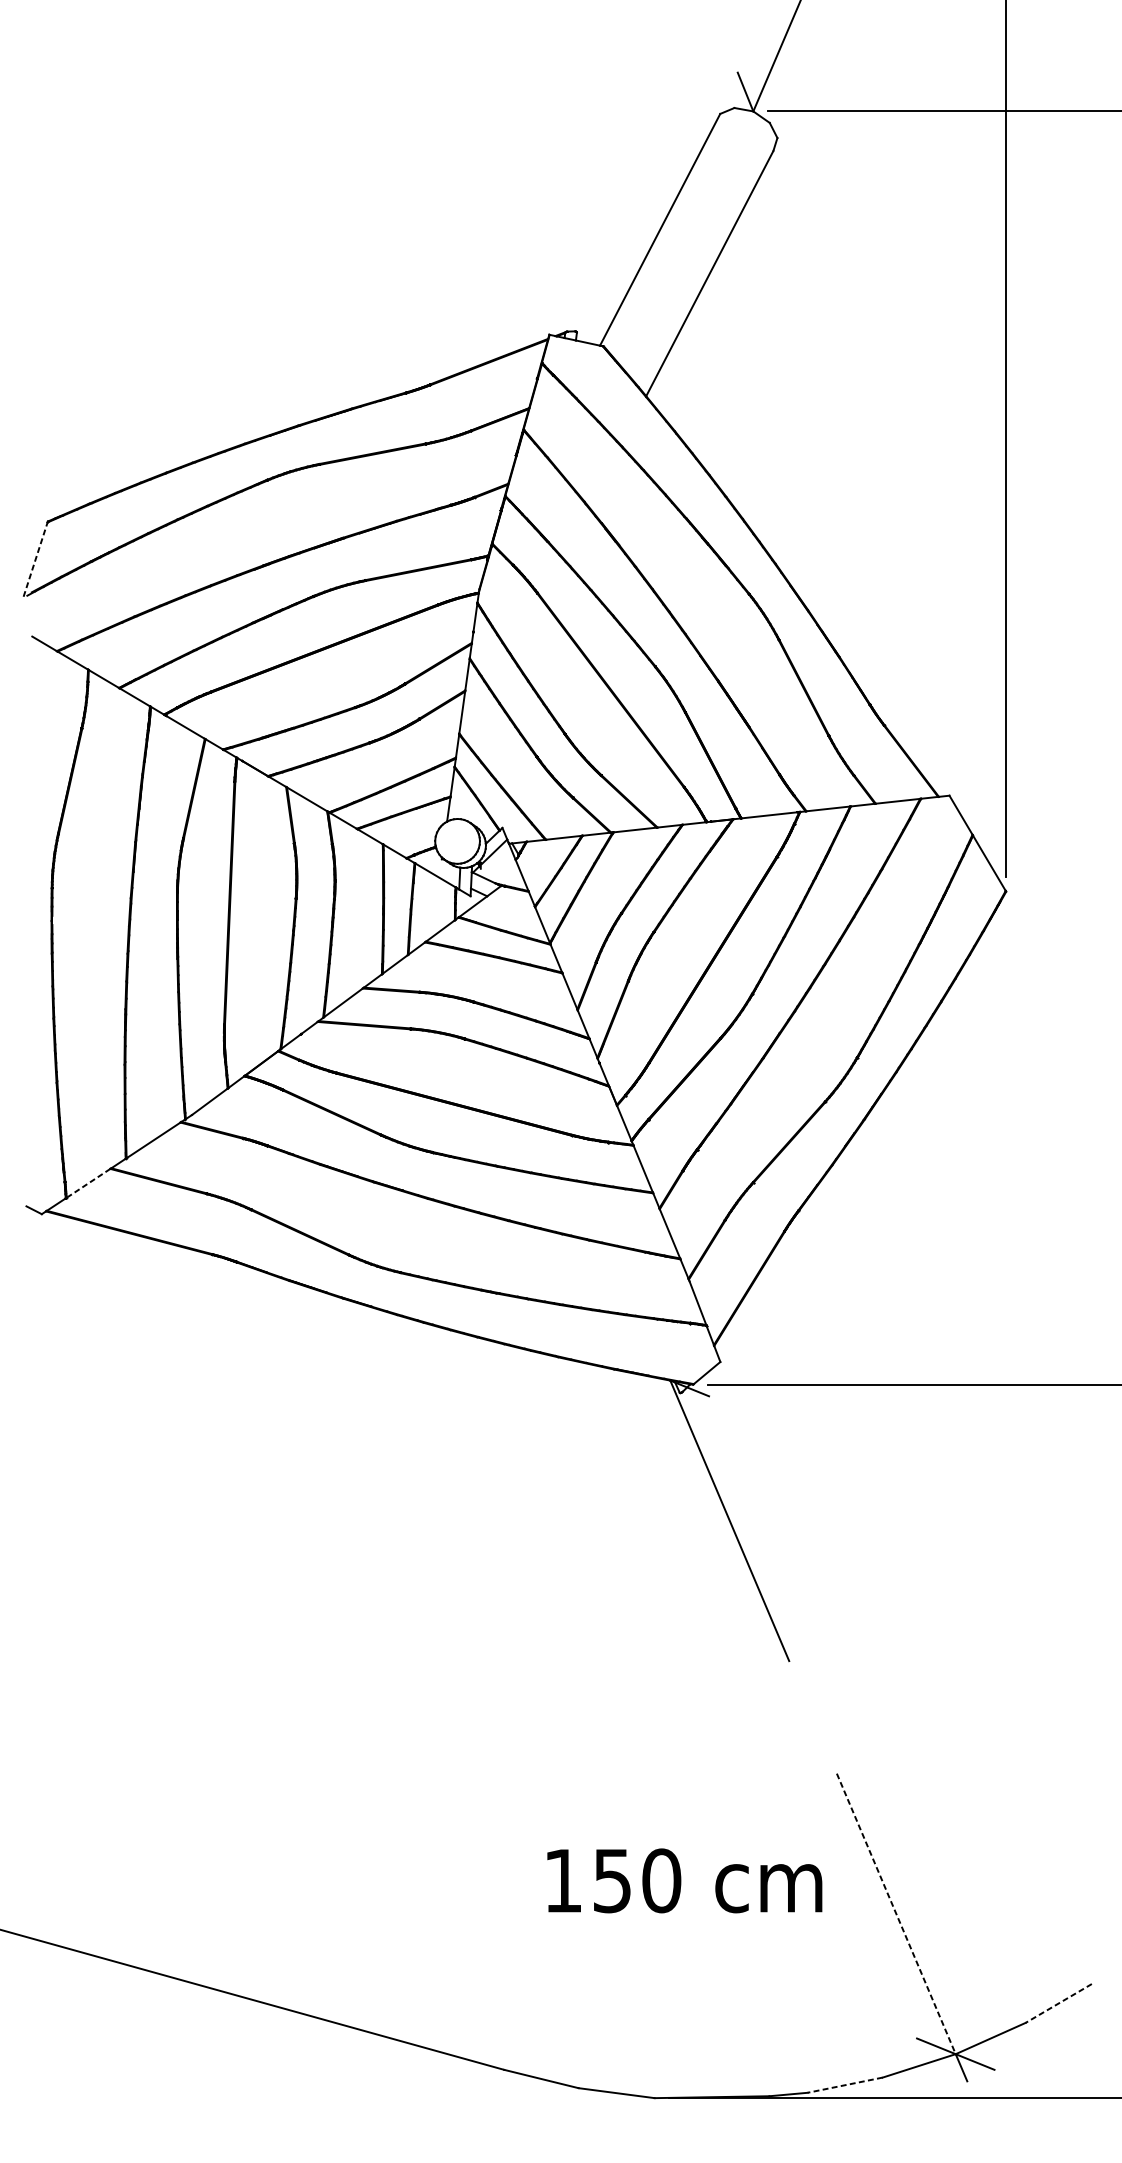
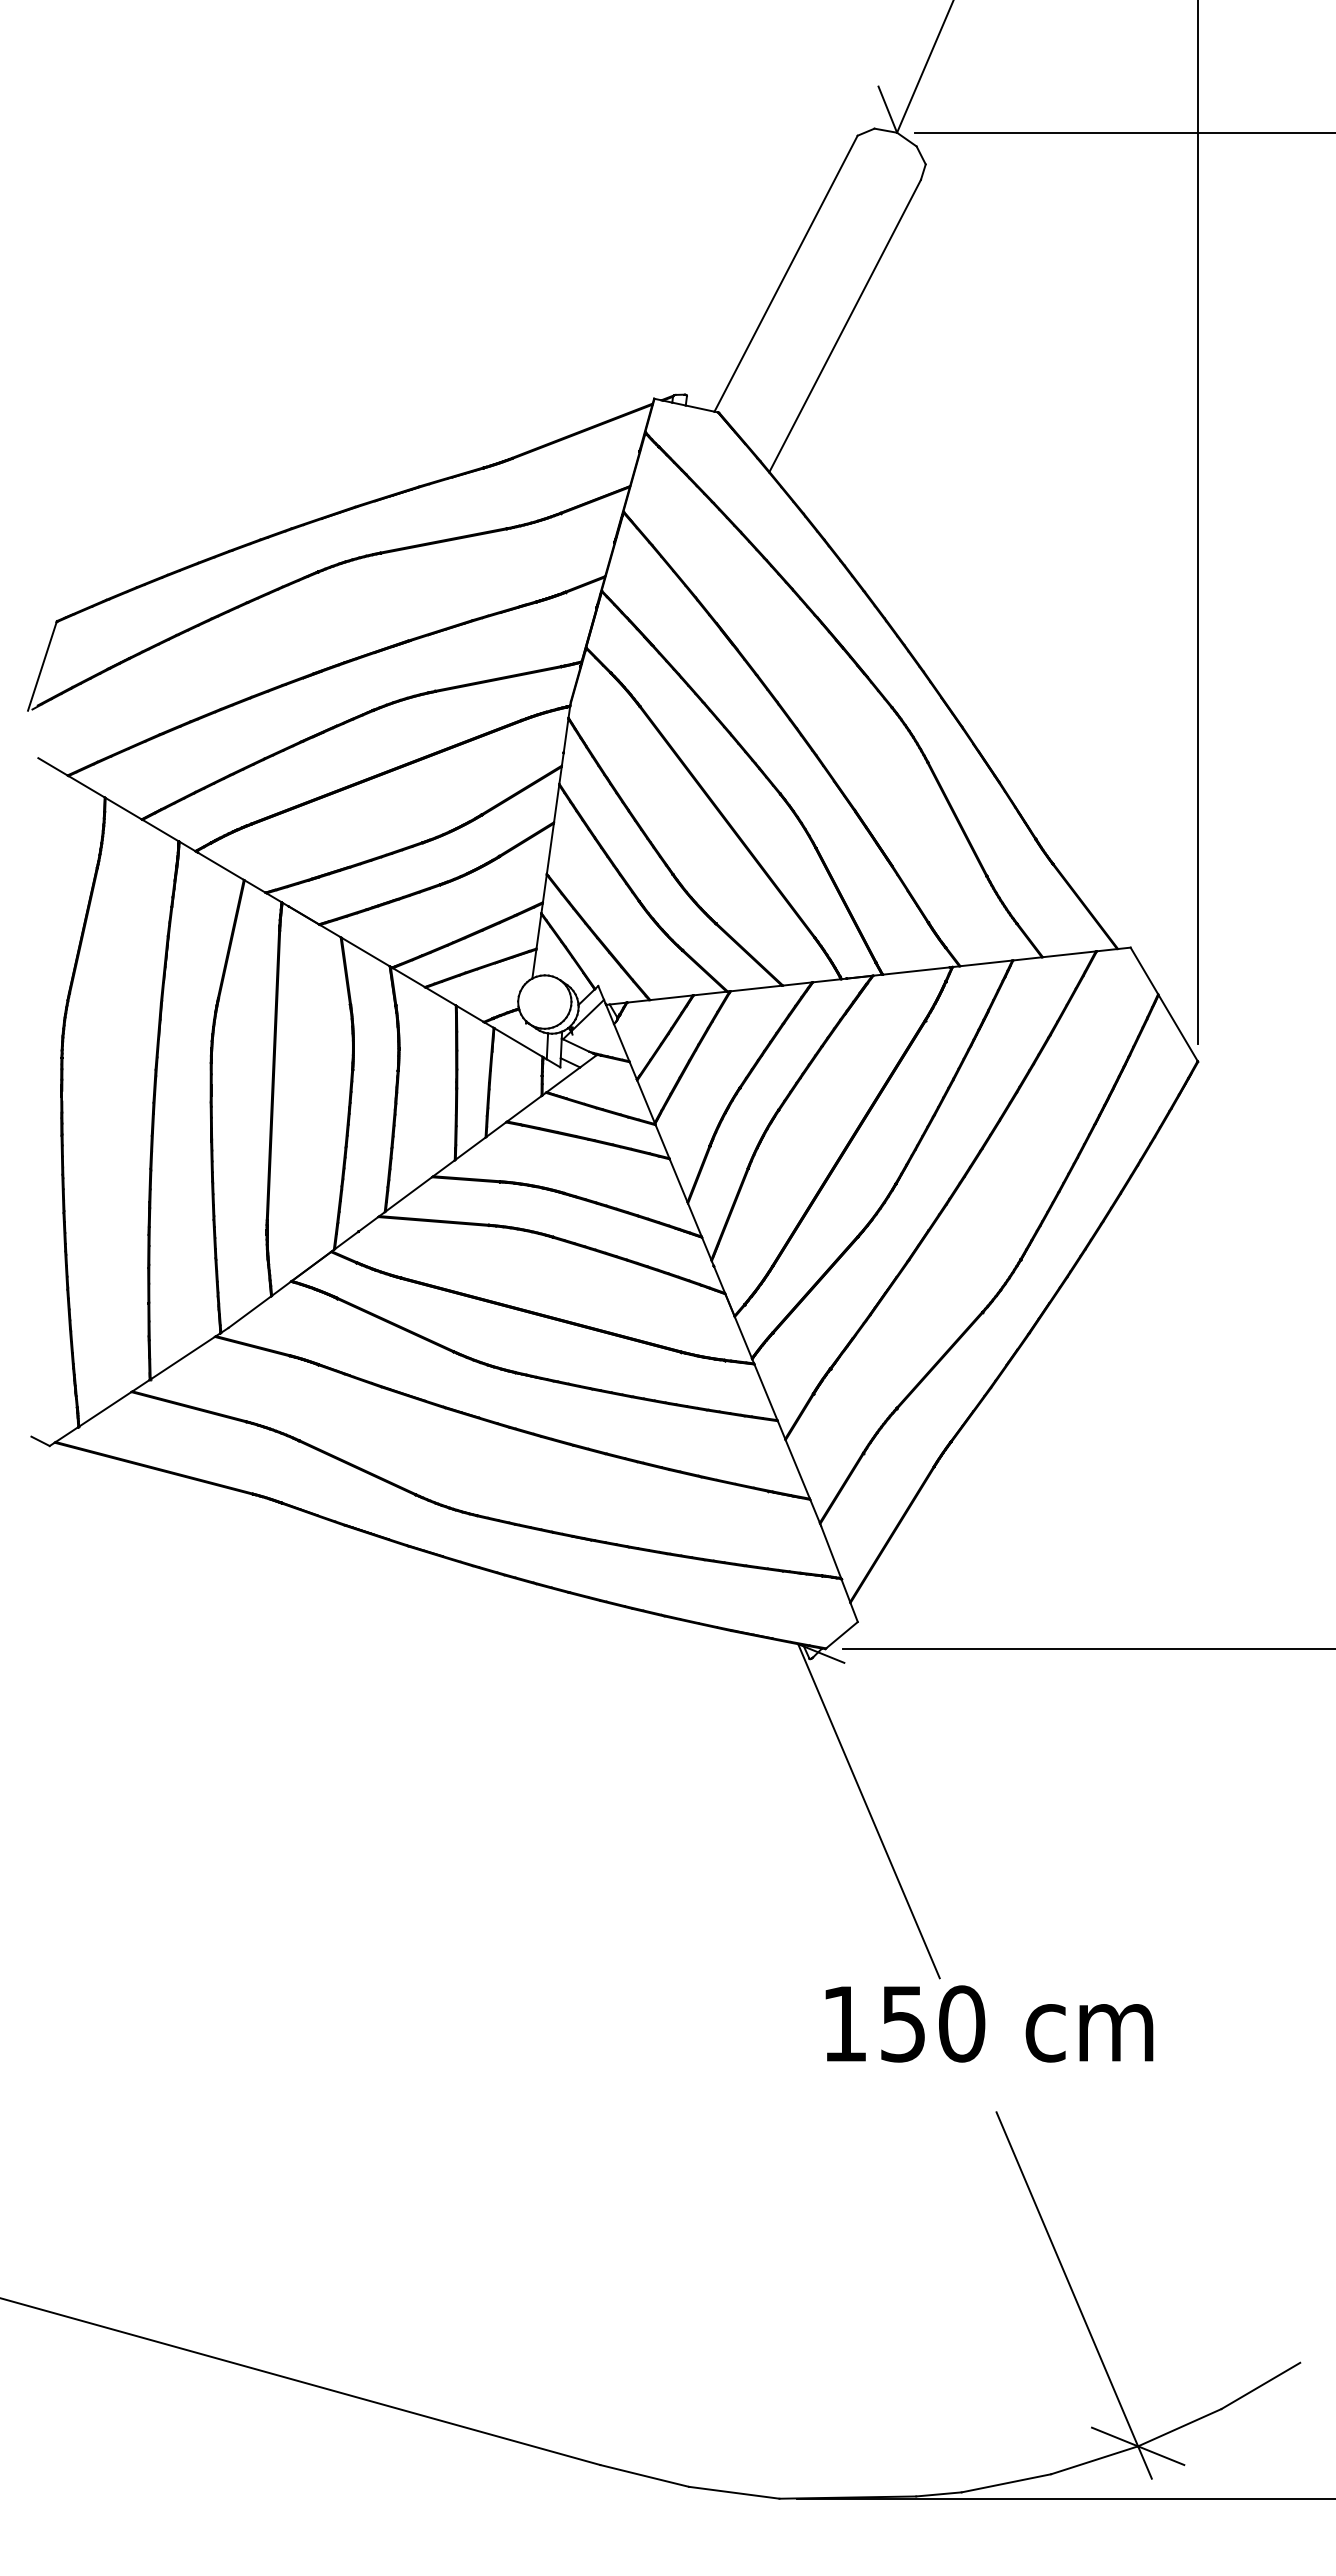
line: (35, 559) -> (42, 666), dashed -> solid
line: (87, 1183) -> (104, 1409), dashed -> solid
text: (684, 1880) -> (989, 2023), moved
line: (896, 1914) -> (1067, 2279), dashed -> solid
line: (1058, 2003) -> (1260, 2385), dashed -> solid
line: (845, 2085) -> (1006, 2483), dashed -> solid

